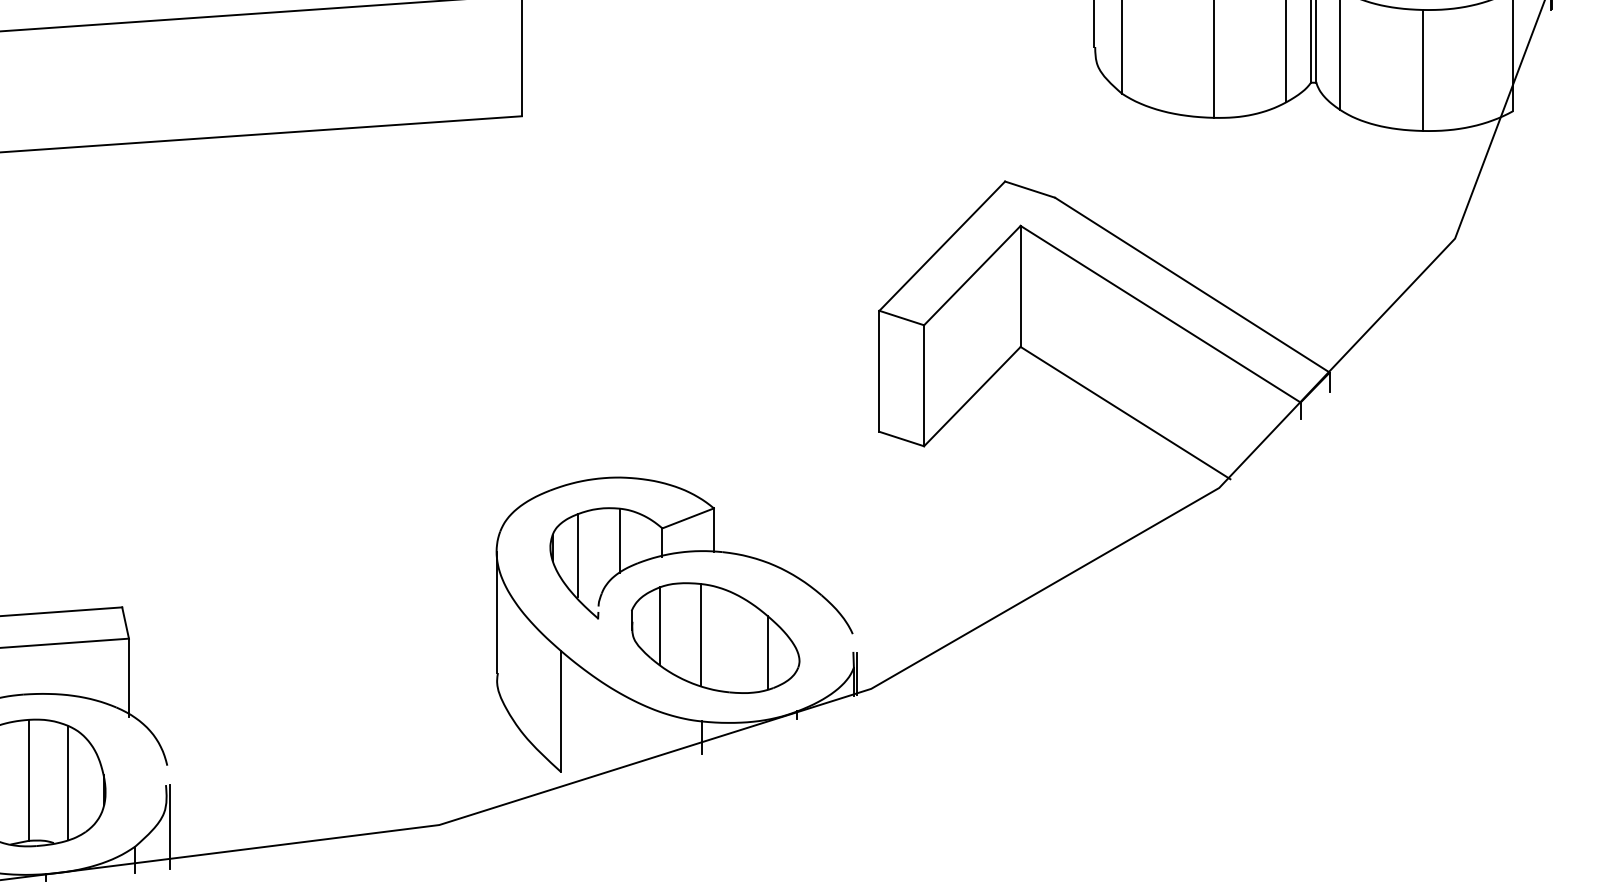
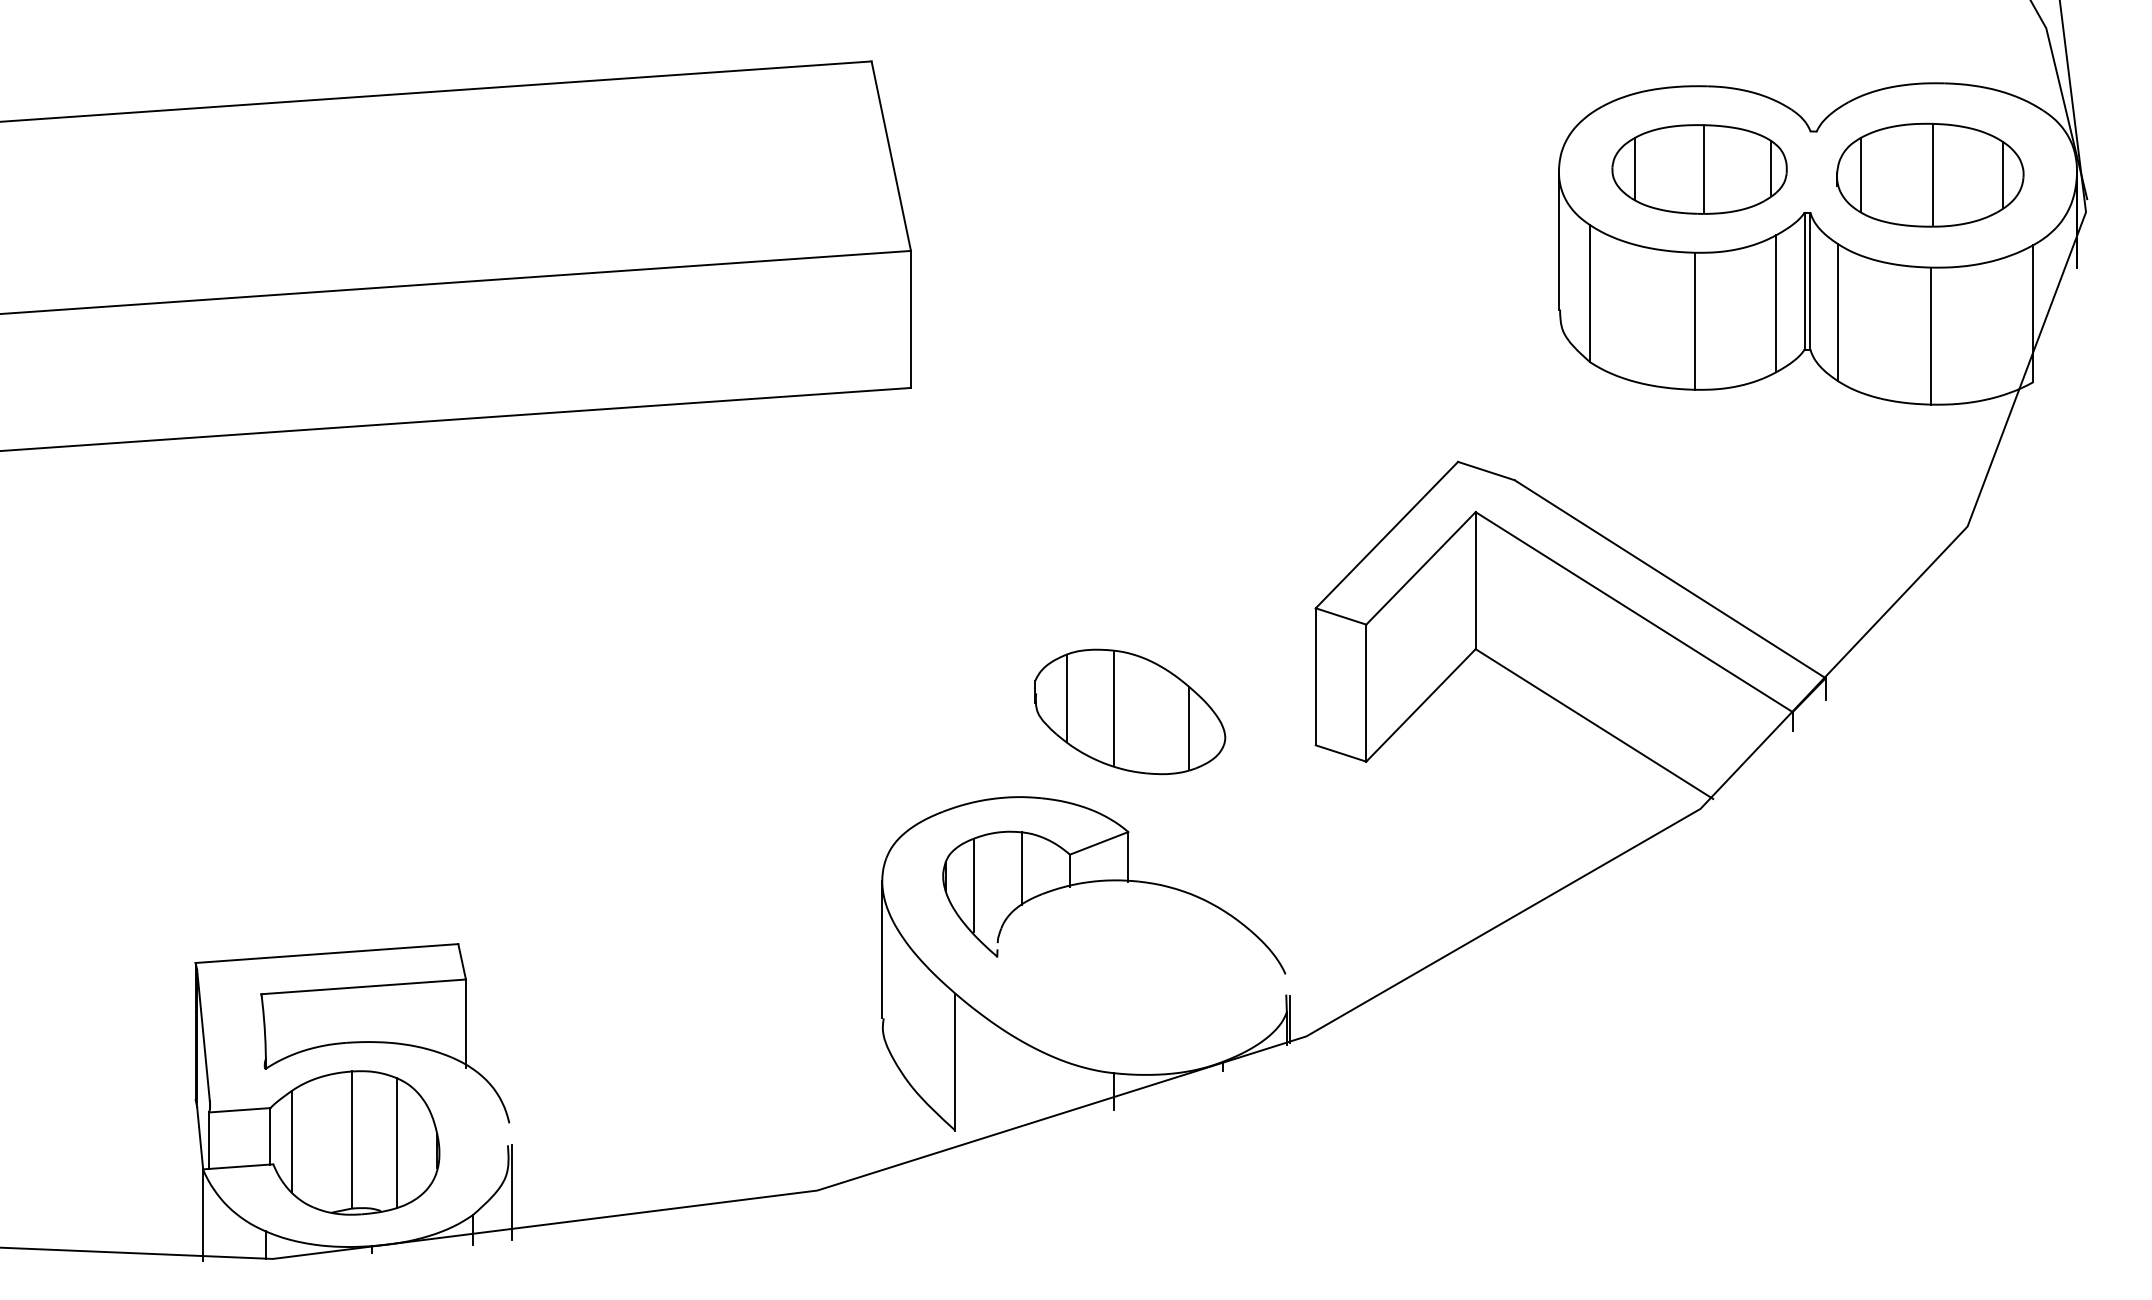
part: (715, 637) -> (1130, 711), moved

